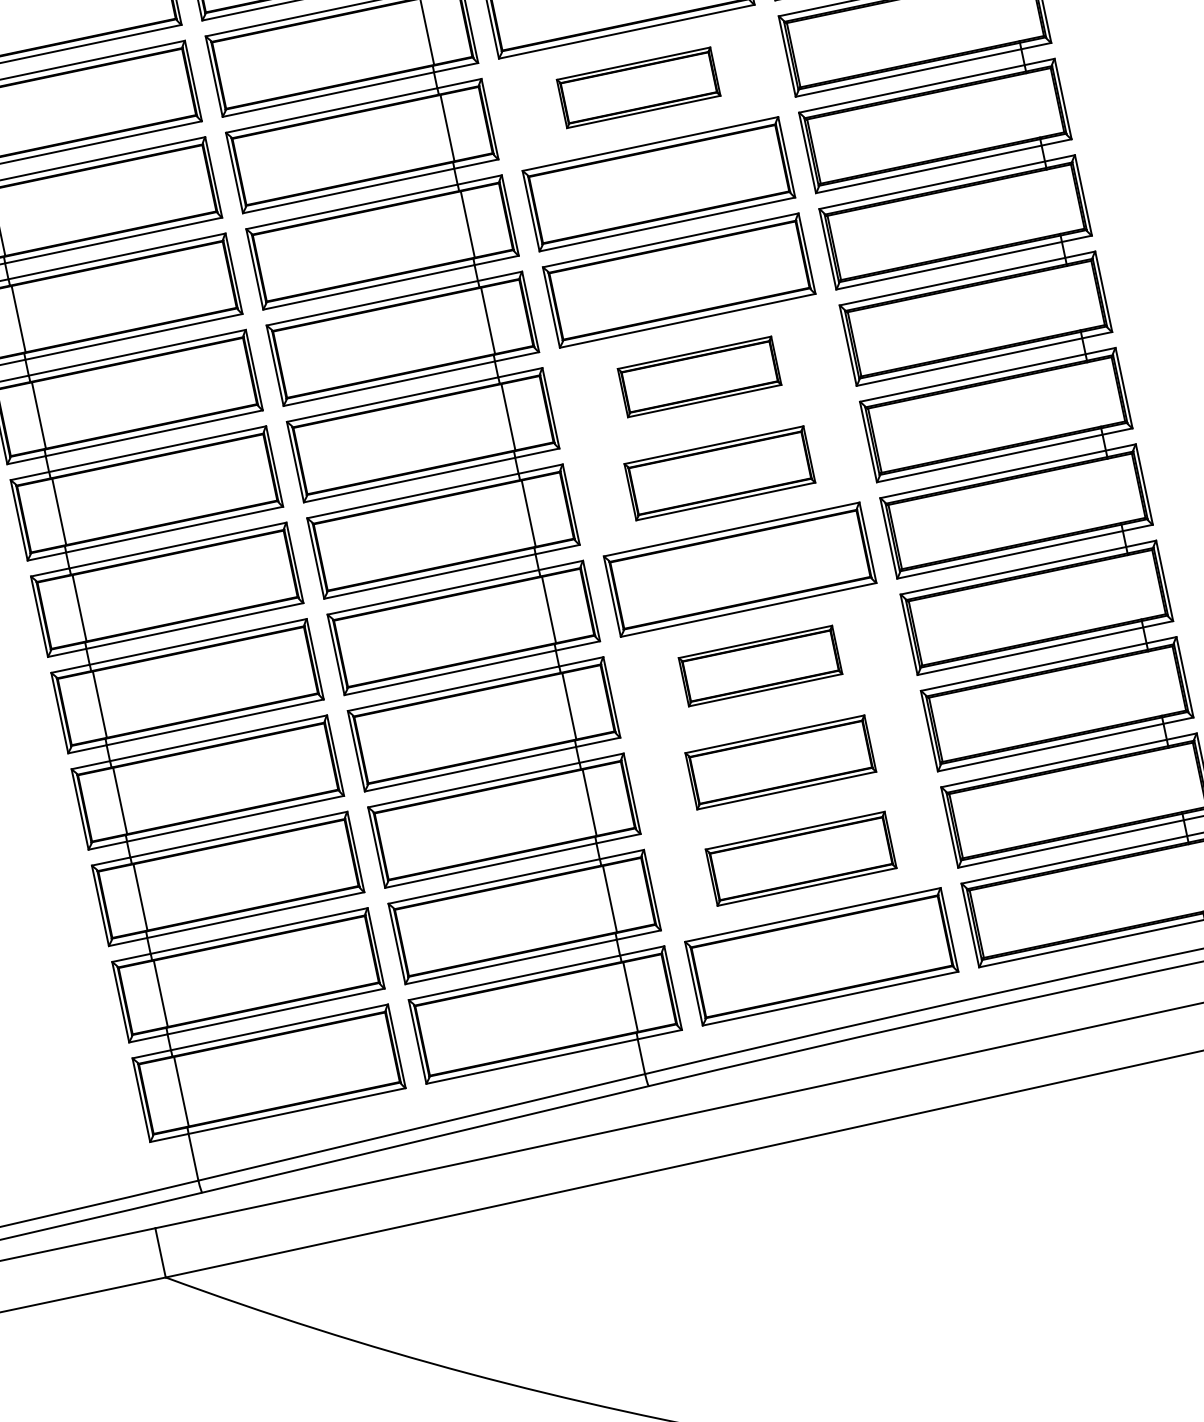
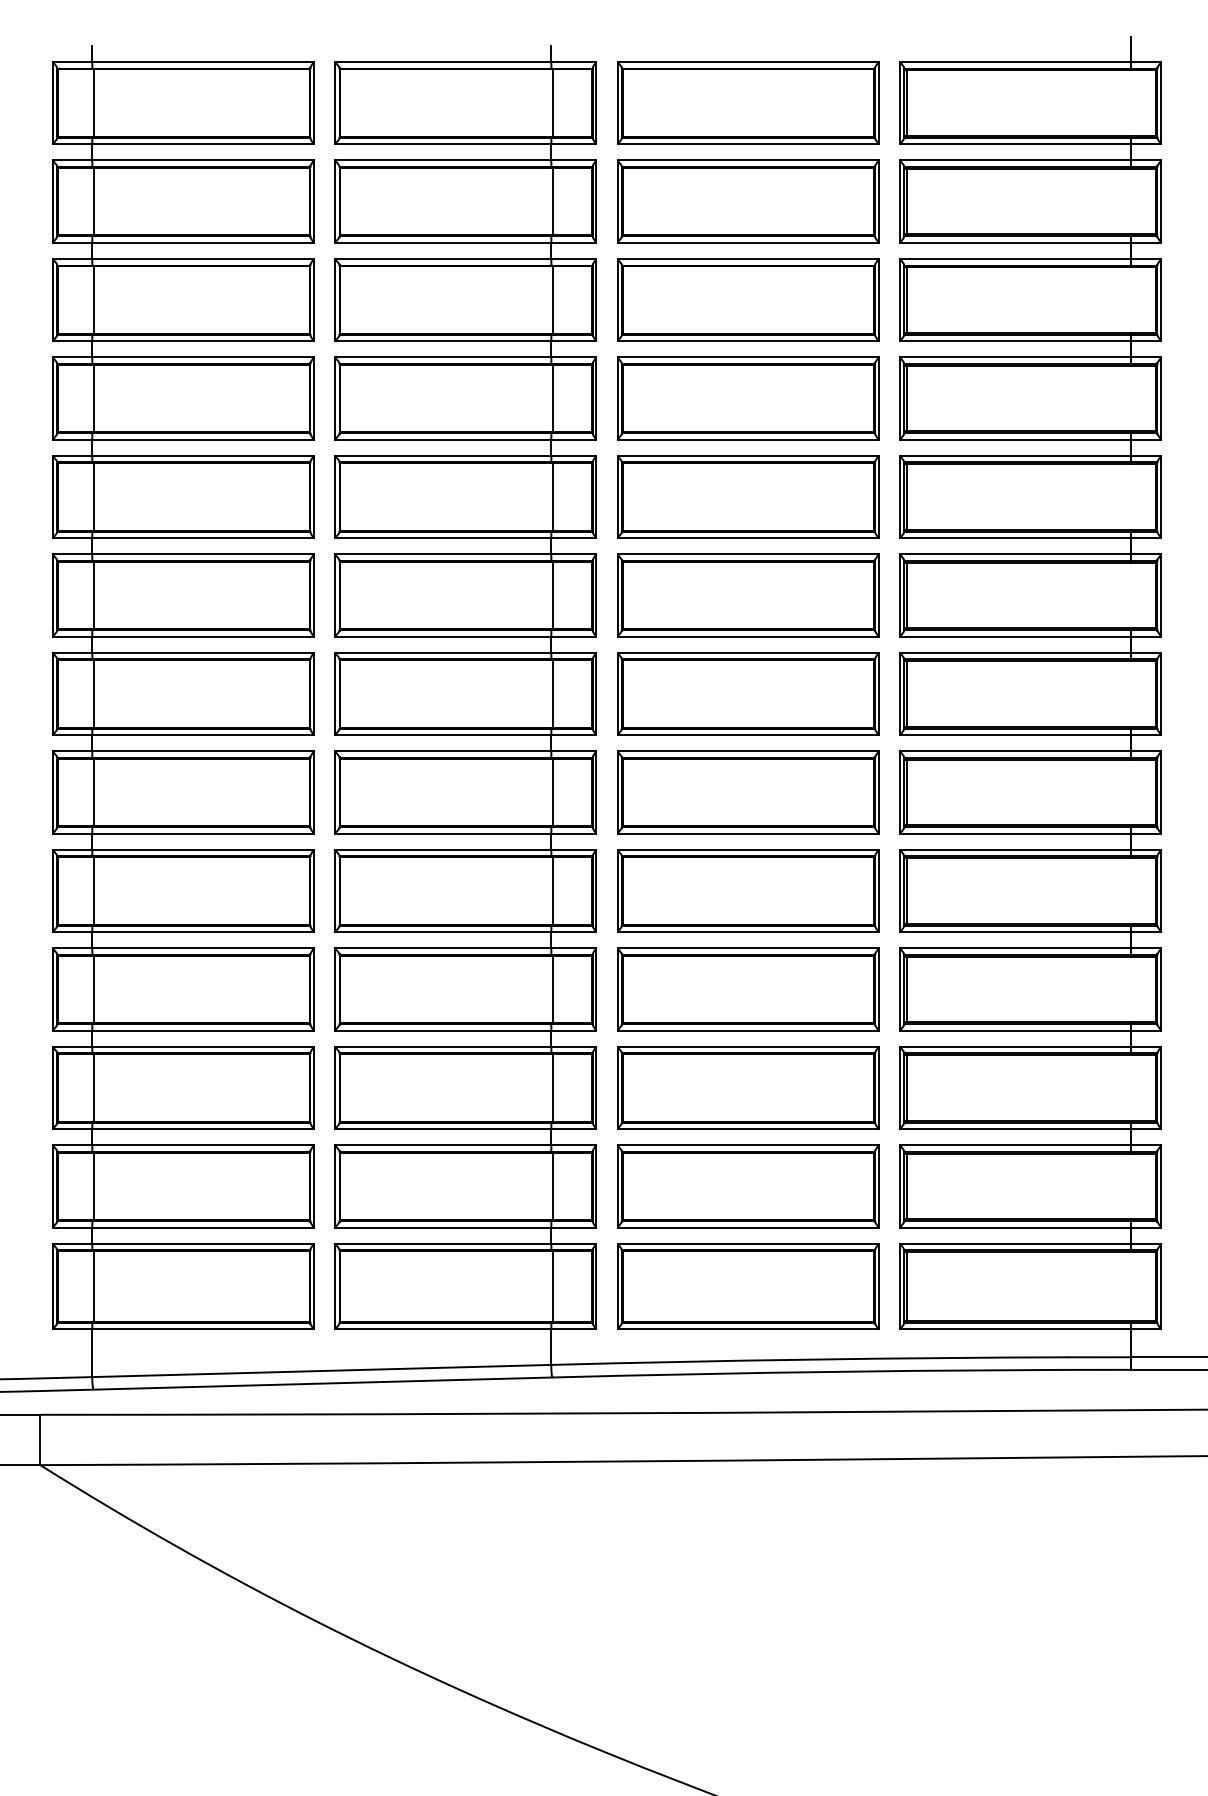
part: (638, 87) -> (748, 398), size x1.67
part: (699, 376) -> (748, 693), size x1.67
part: (720, 473) -> (748, 792), size x1.43
part: (760, 666) -> (748, 989), size x1.67
part: (780, 761) -> (748, 1087), size x1.43
part: (801, 858) -> (748, 1186), size x1.43

